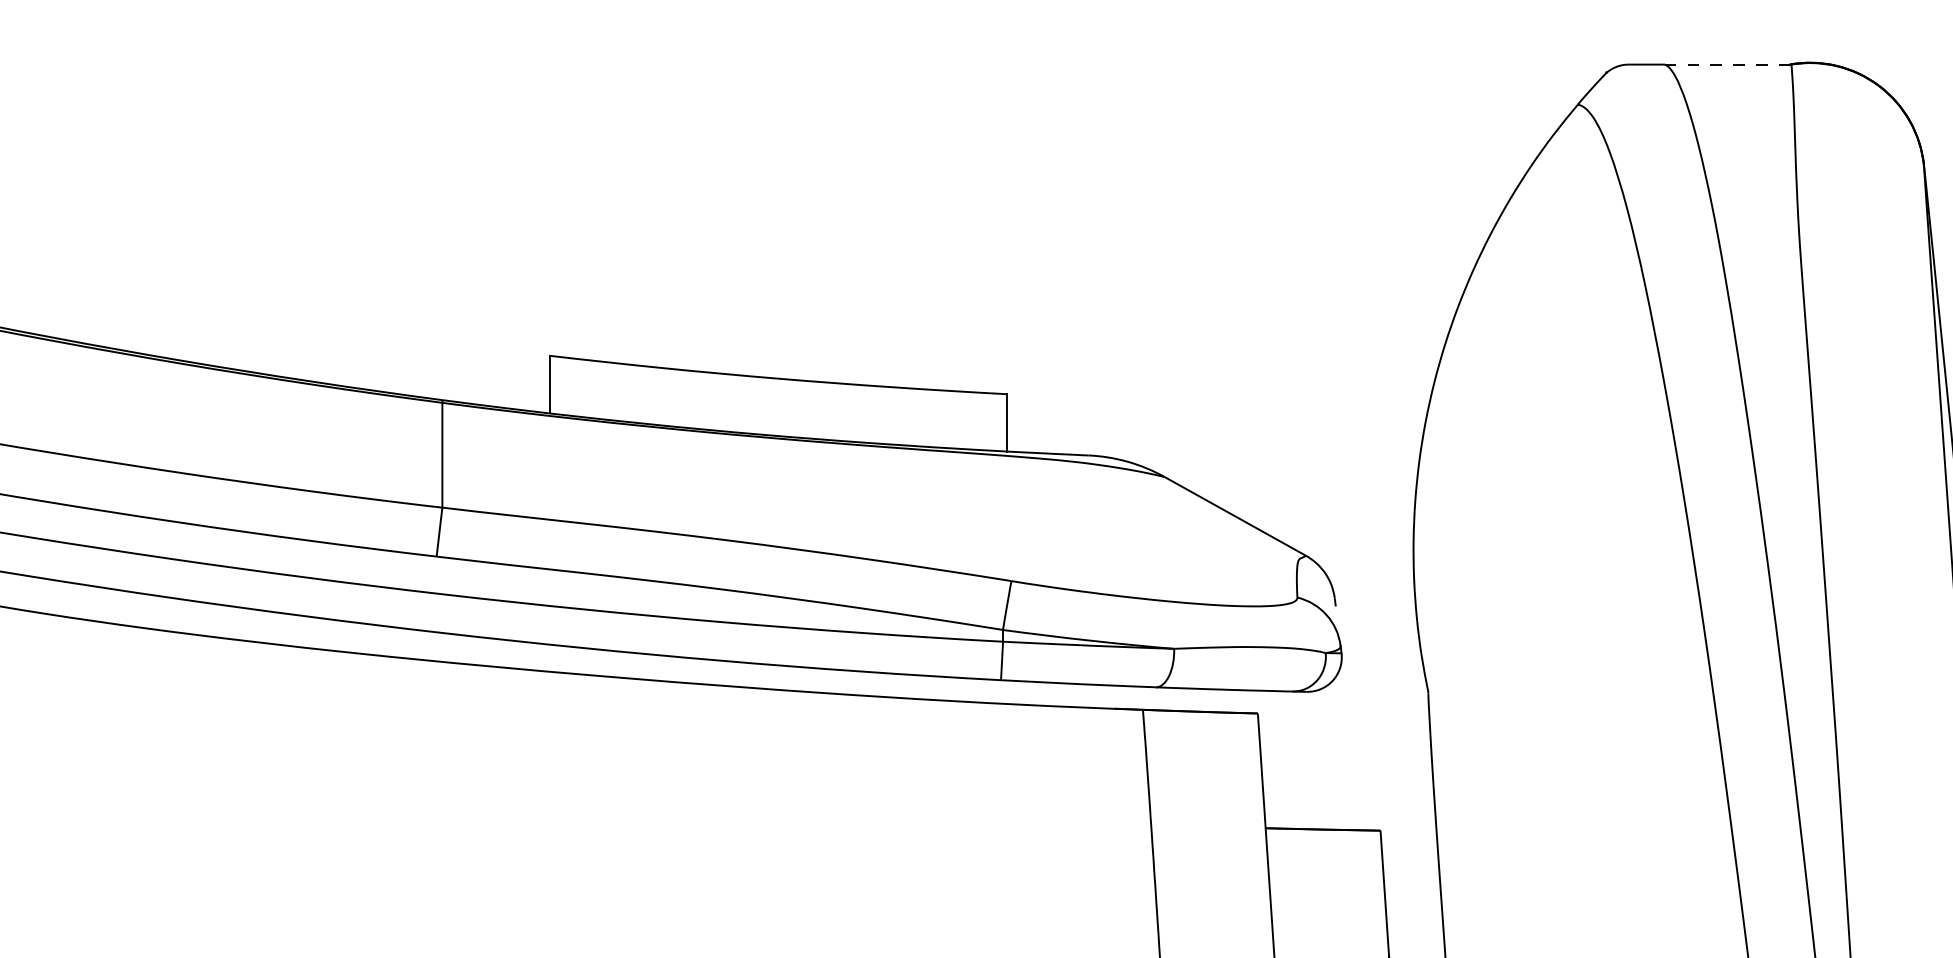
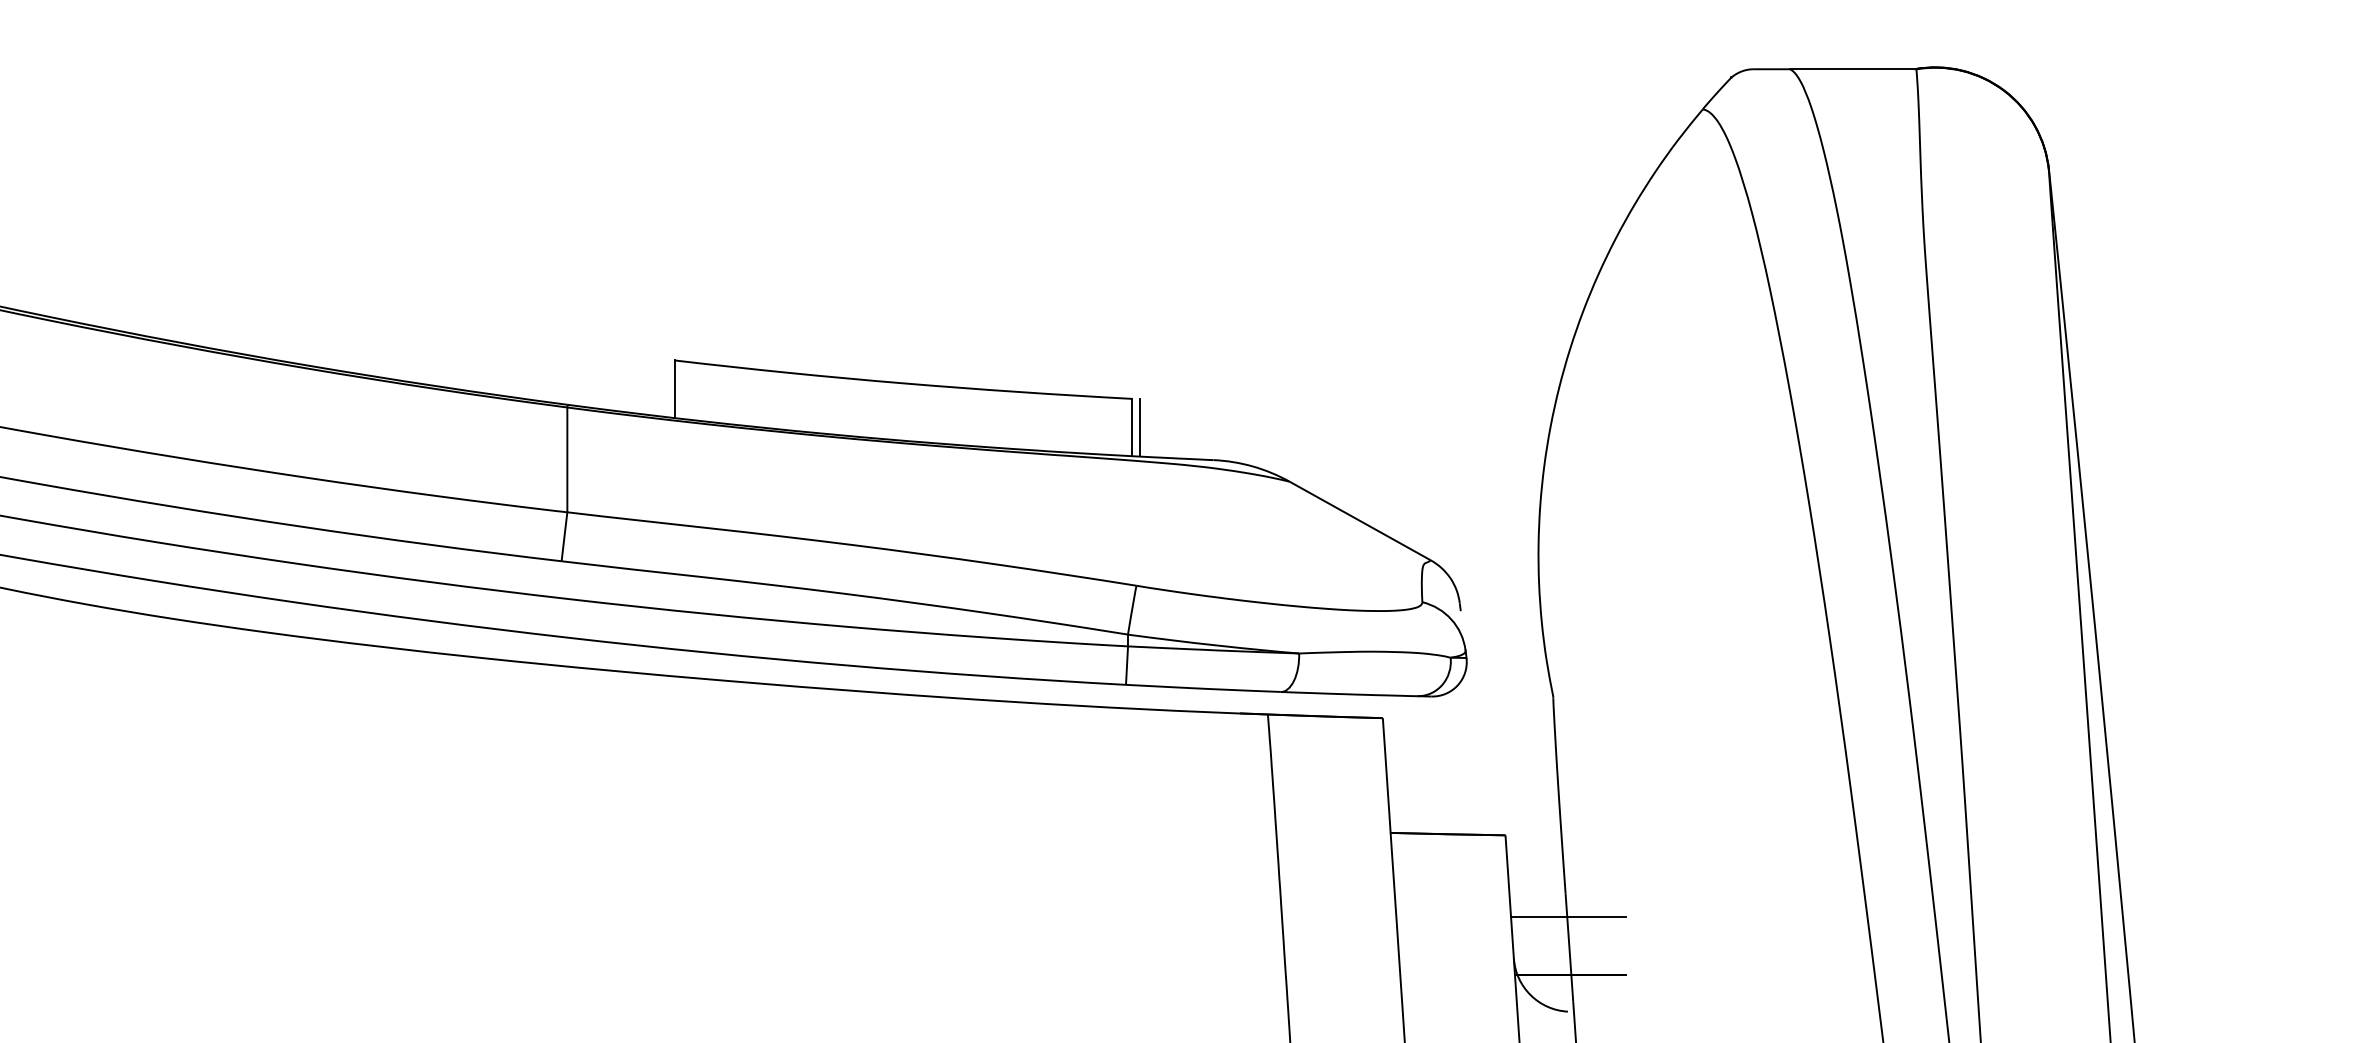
line: (1727, 64) -> (1852, 69), dashed -> solid
line: (1015, 422) -> (1140, 427), added
line: (1443, 912) -> (1568, 917), added

